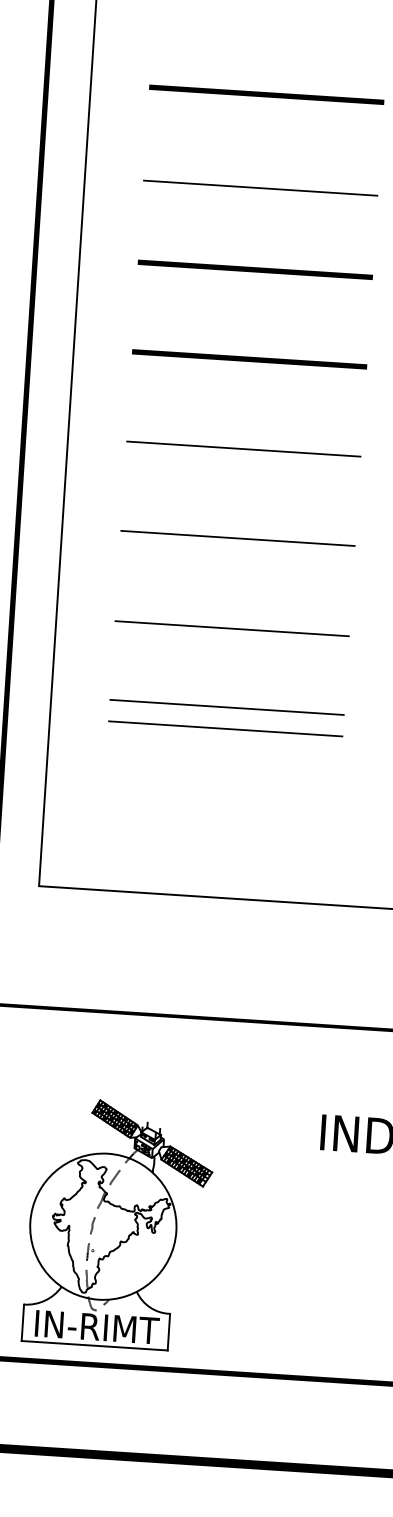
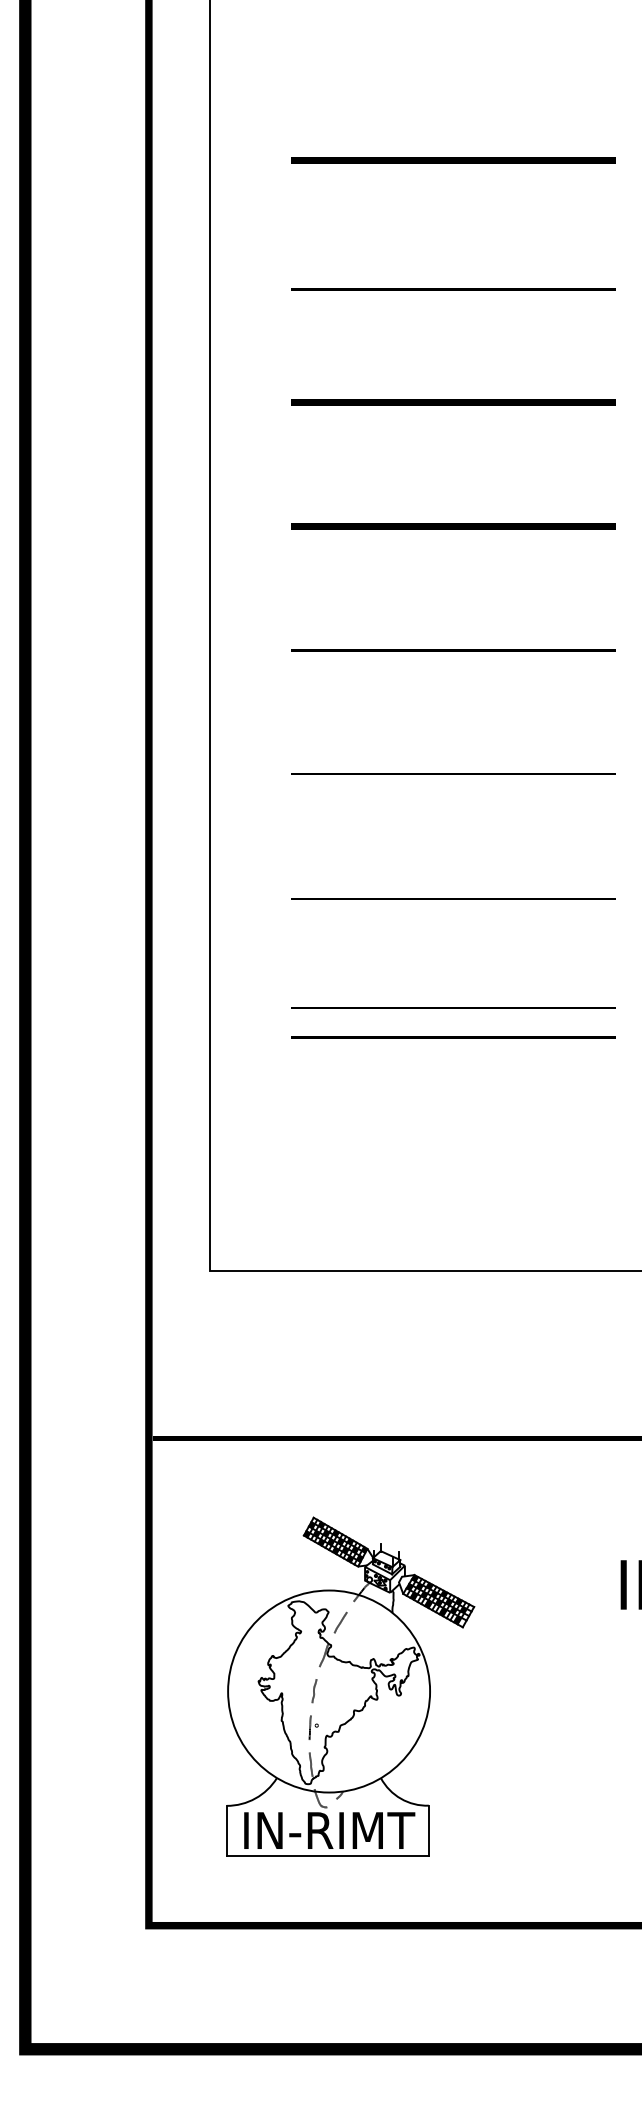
part: (119, 1224) -> (350, 1686), moved

